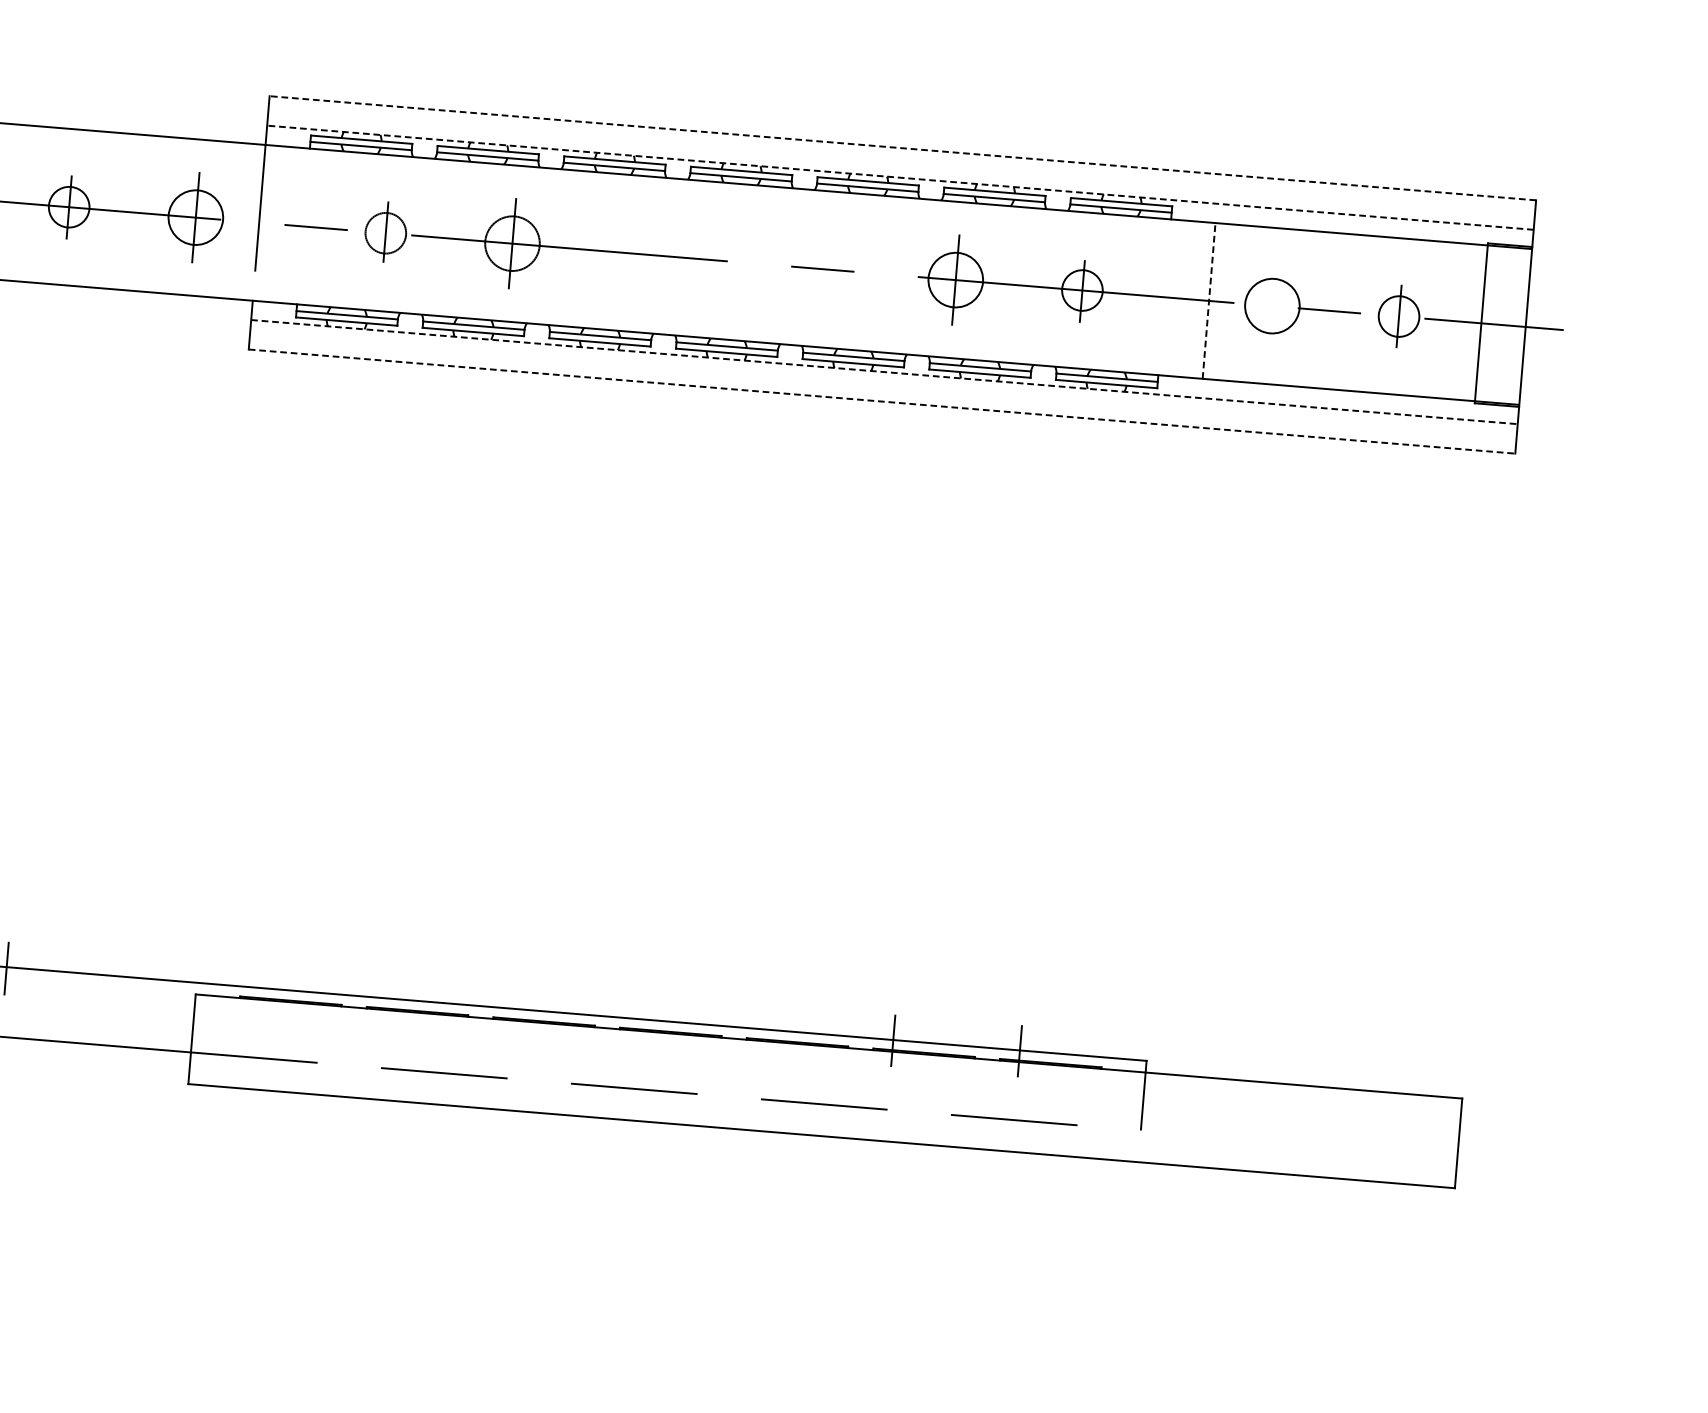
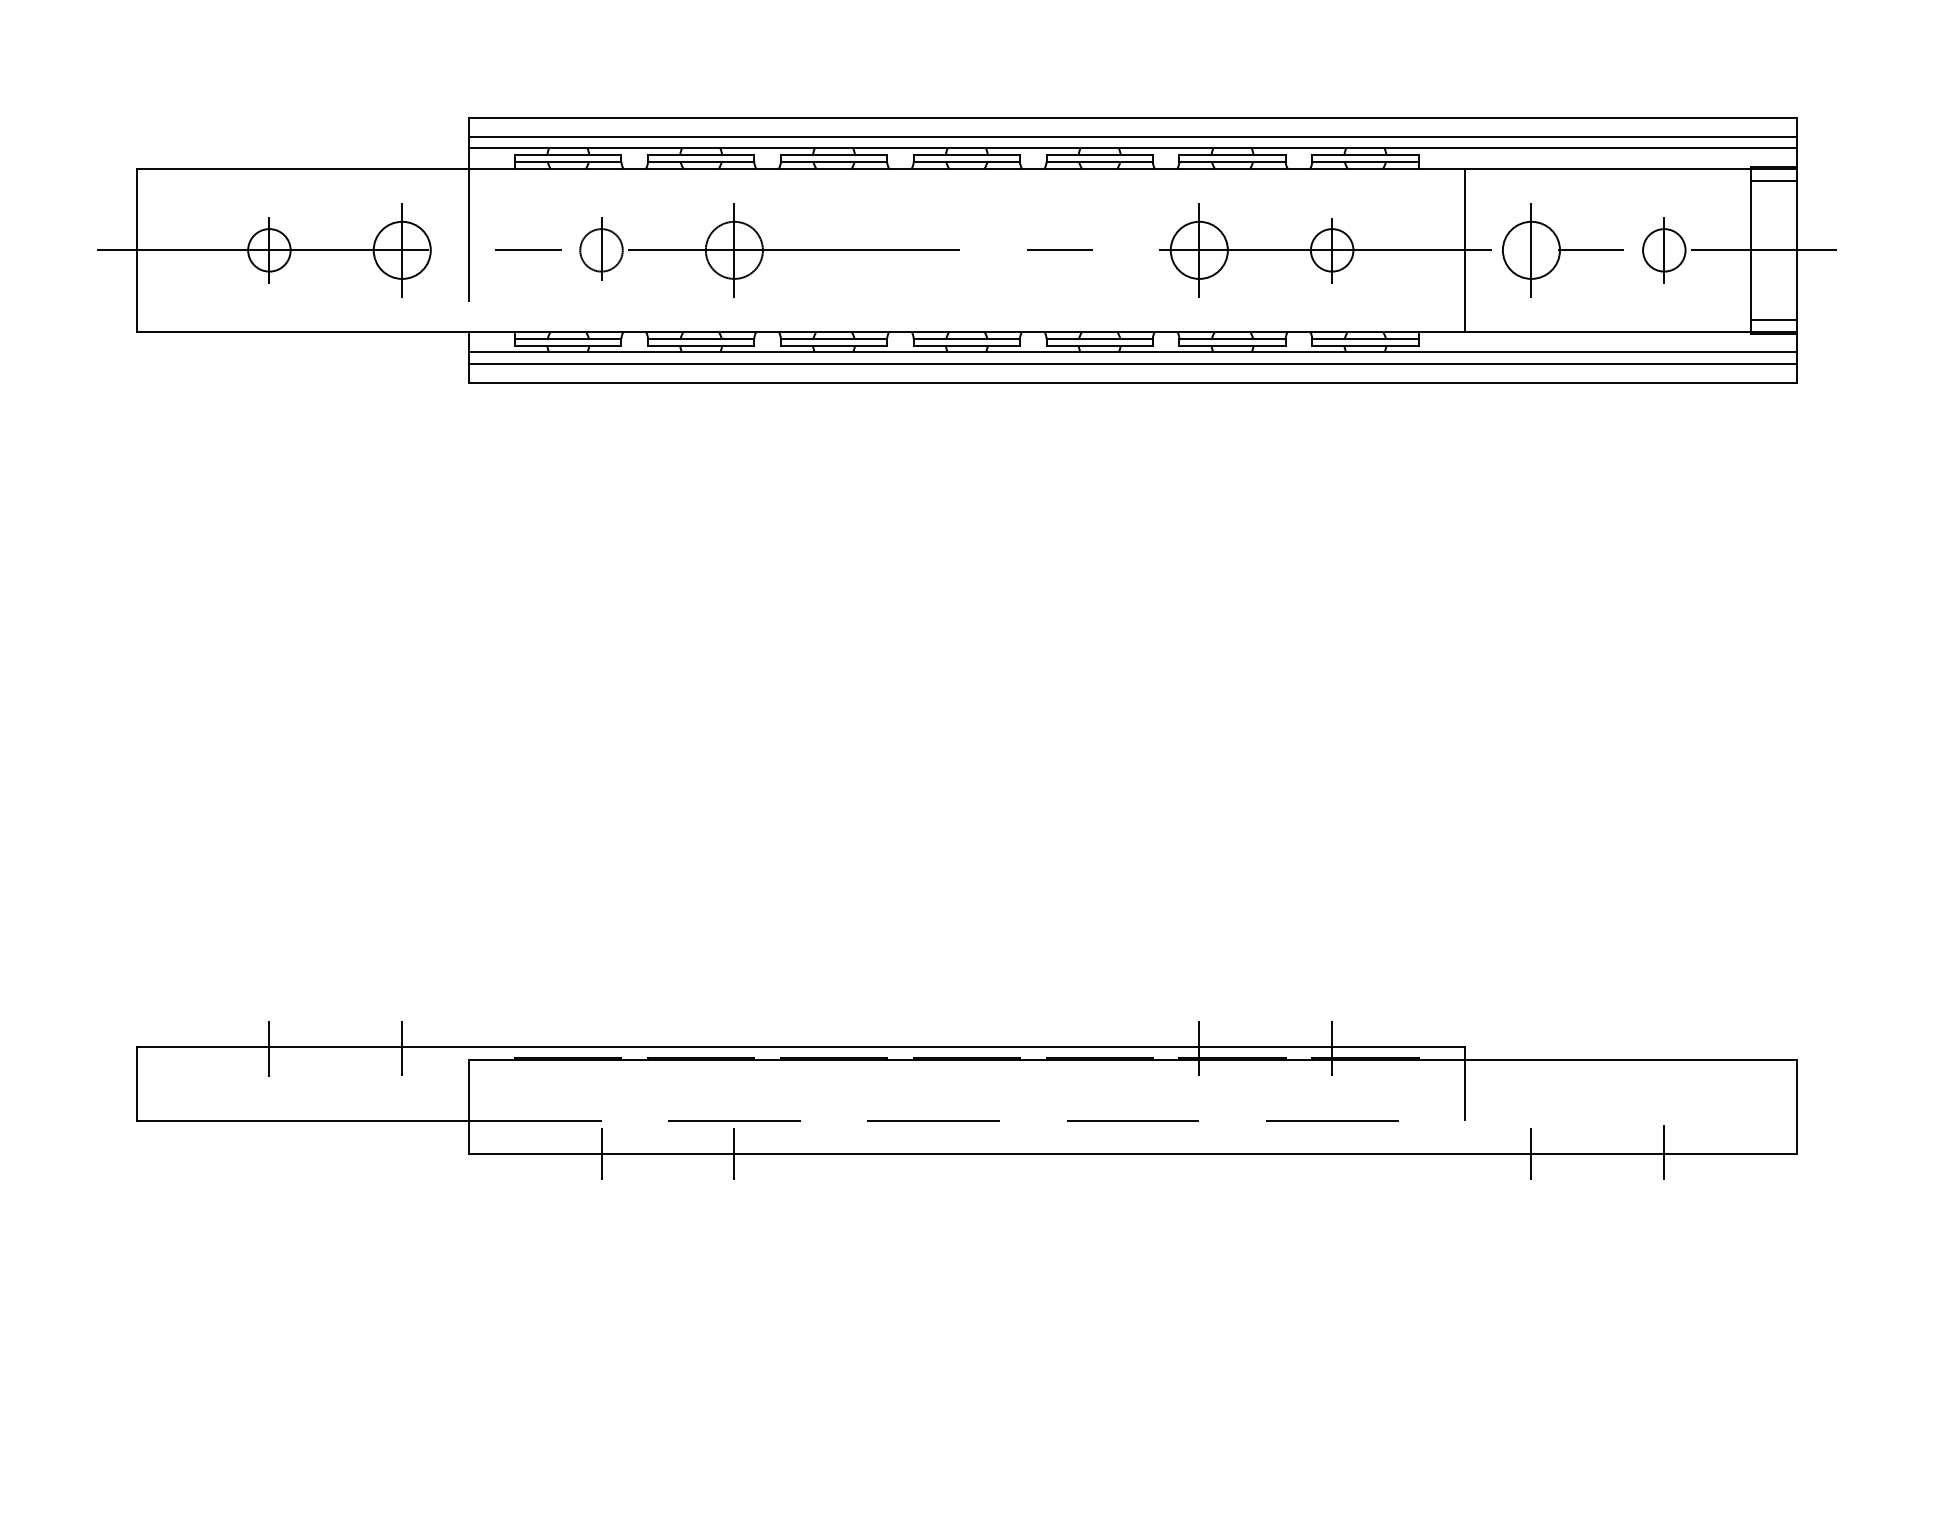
line: (902, 148) -> (1132, 117), dashed -> solid
line: (900, 167) -> (1132, 137), added
line: (900, 177) -> (1132, 148), dashed -> solid
line: (1508, 258) -> (1773, 180), added
line: (1209, 301) -> (1465, 250), dashed -> solid
line: (1272, 306) -> (1531, 250), added
line: (885, 372) -> (1133, 352), dashed -> solid
line: (883, 382) -> (1132, 363), added
line: (1497, 391) -> (1773, 320), added
line: (882, 401) -> (1133, 383), dashed -> solid
line: (133, 977) -> (402, 1047), added
line: (315, 1094) -> (601, 1153), added
line: (441, 1104) -> (734, 1153), added
line: (1201, 1167) -> (1531, 1153), added
line: (1328, 1176) -> (1664, 1152), added

